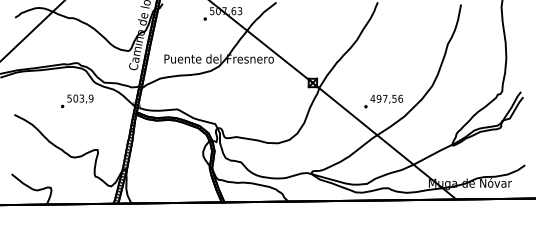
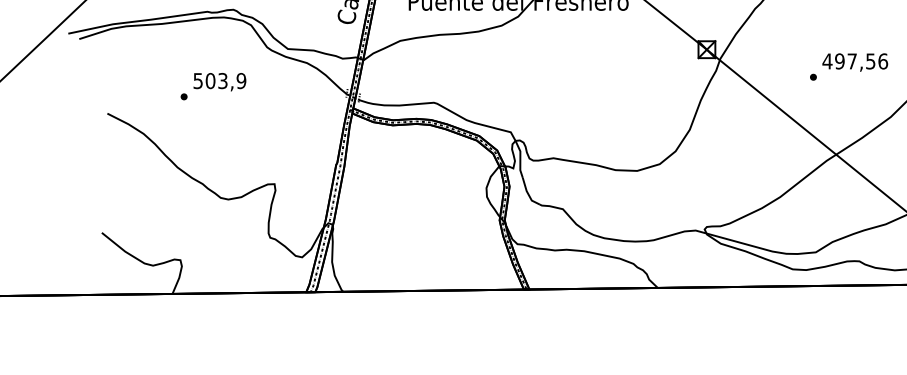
text: (77, 101) -> (214, 86), moved
text: (383, 101) -> (848, 66), moved

